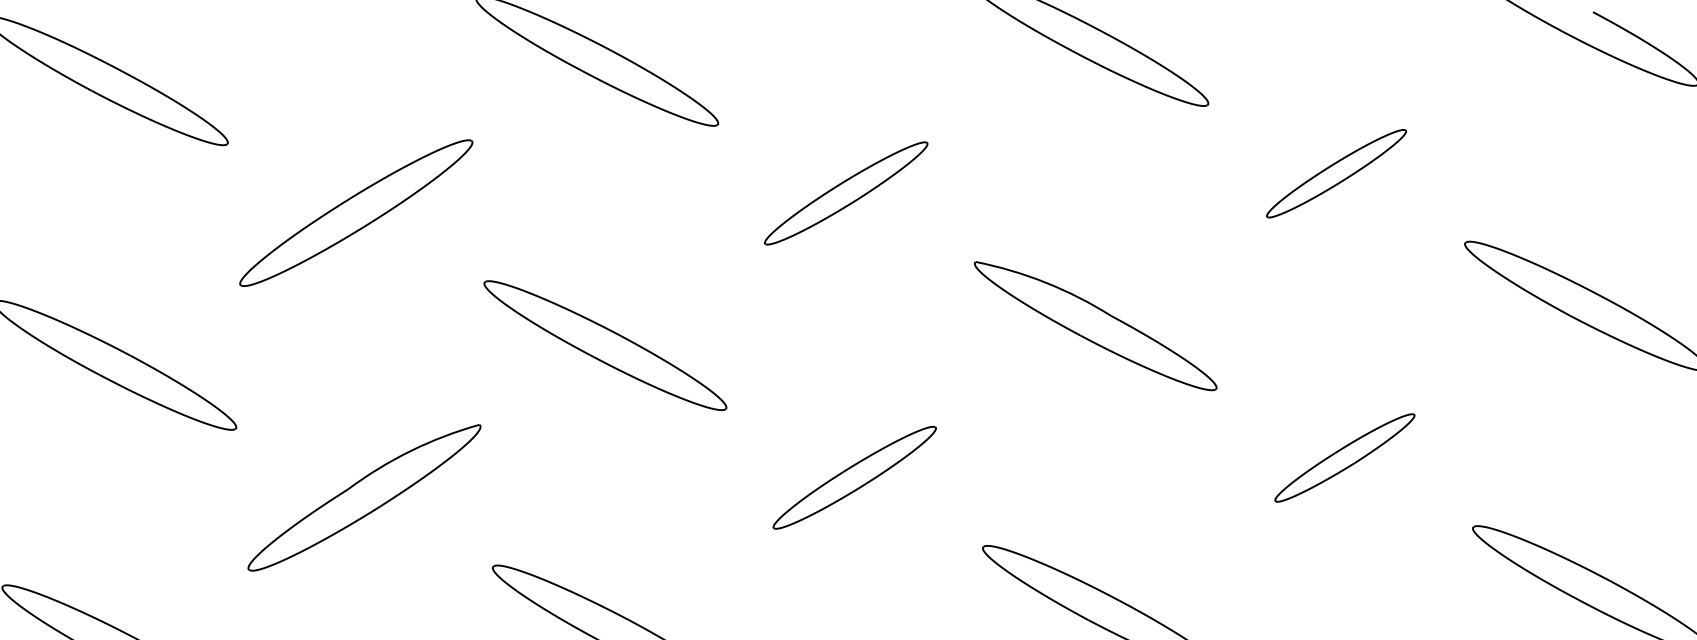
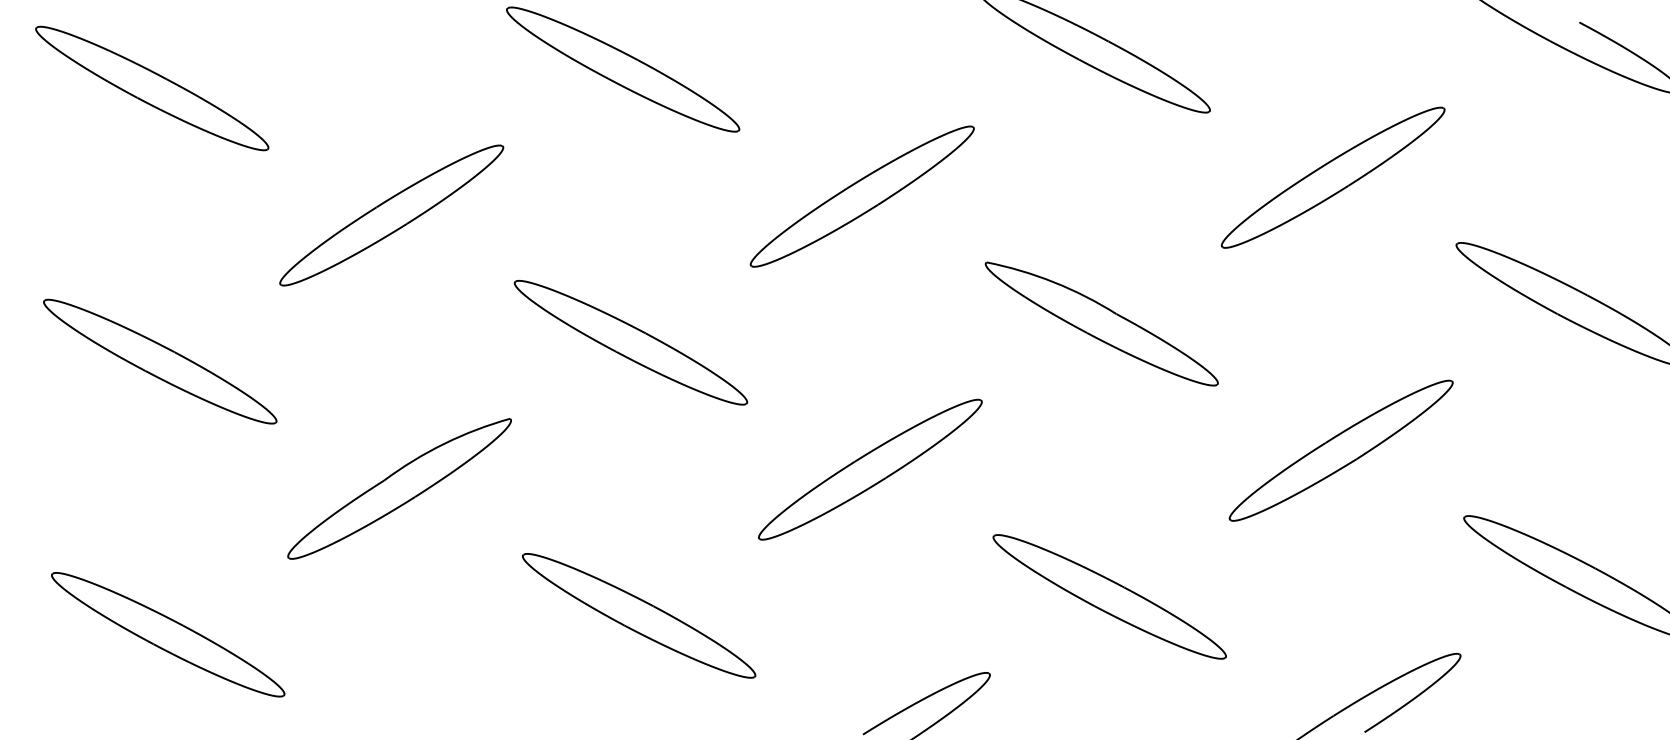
part: (1335, 173) -> (1332, 177), size x1.67
part: (845, 193) -> (861, 196), size x1.43
part: (1344, 457) -> (1340, 450), size x1.67
part: (854, 477) -> (870, 469), size x1.43

